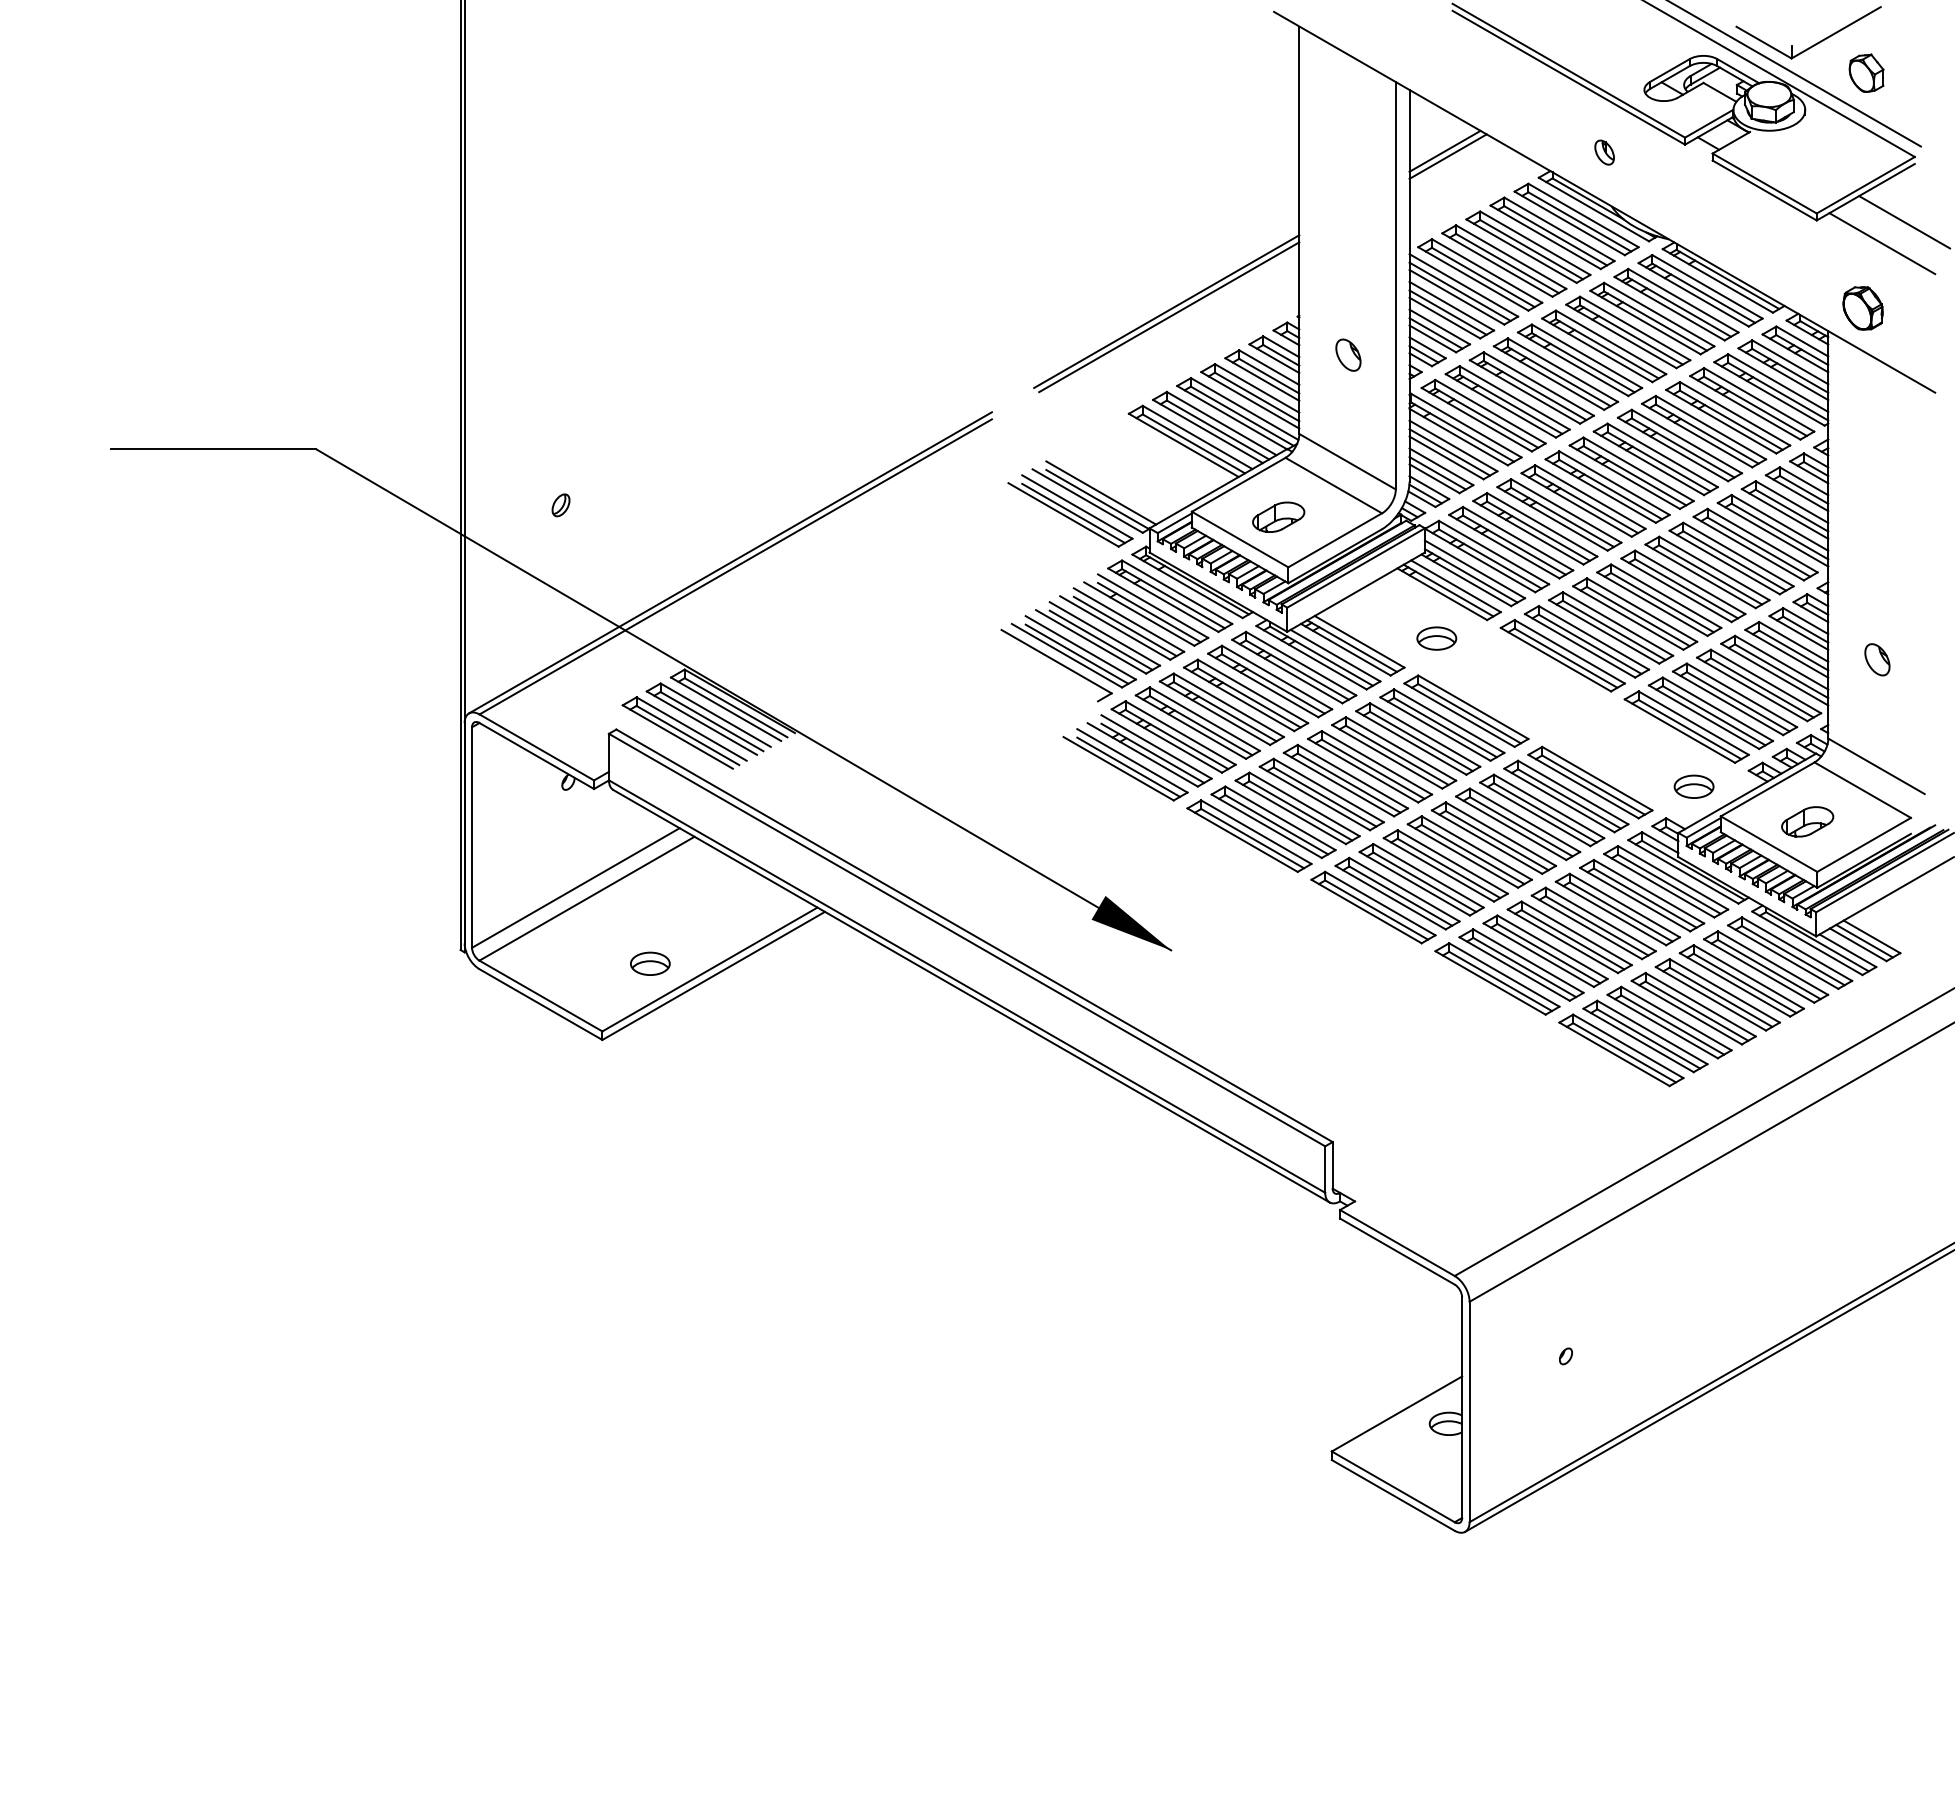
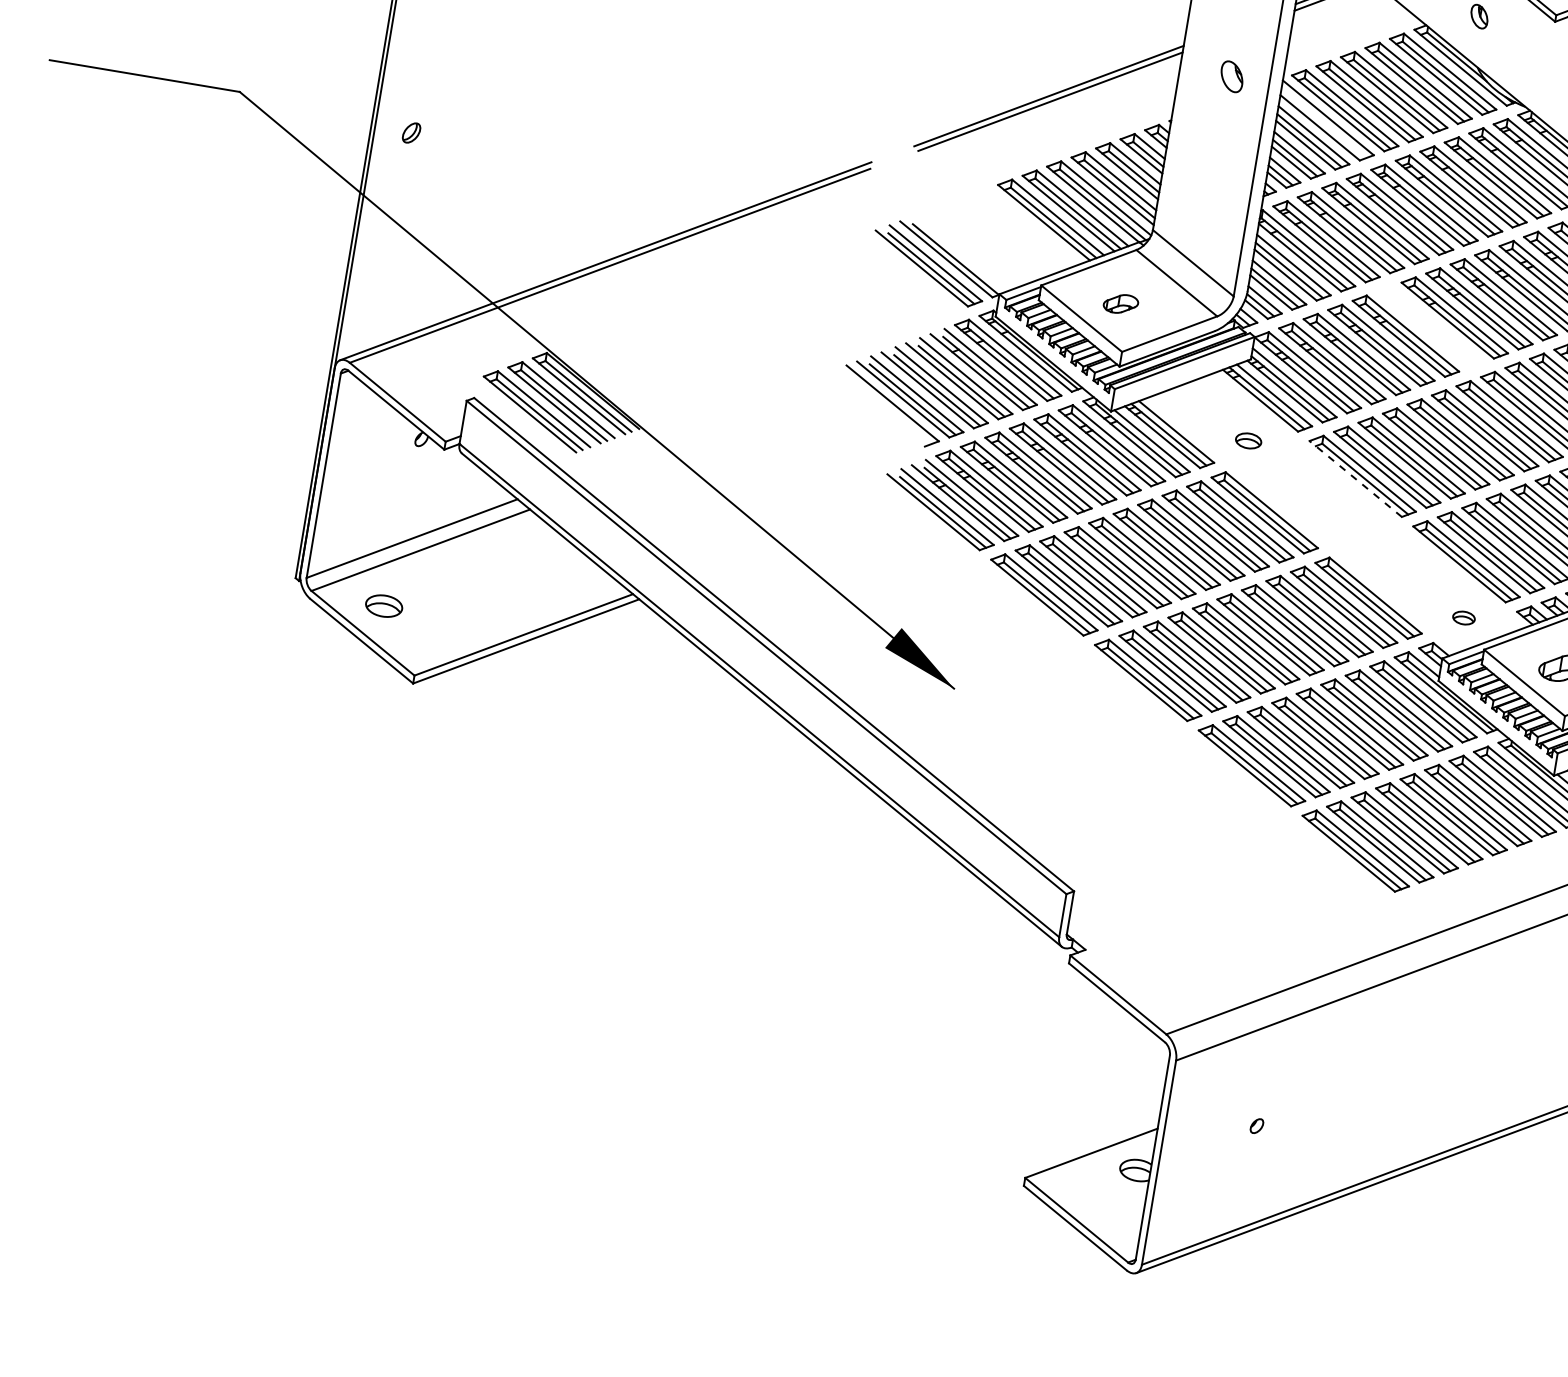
line: (1459, 291) -> (1323, 122), removed
part: (1348, 354) -> (1232, 76), moved
part: (1607, 486) -> (1430, 326), removed
line: (1101, 492) -> (960, 253), removed
part: (560, 505) -> (411, 133), moved
part: (1278, 516) -> (1120, 303), size x0.7
part: (1436, 638) -> (1248, 440), size x0.7
line: (1555, 659) -> (1355, 478), solid -> dashed
part: (1693, 786) -> (1463, 617), size x0.6
part: (650, 963) -> (384, 605), moved

